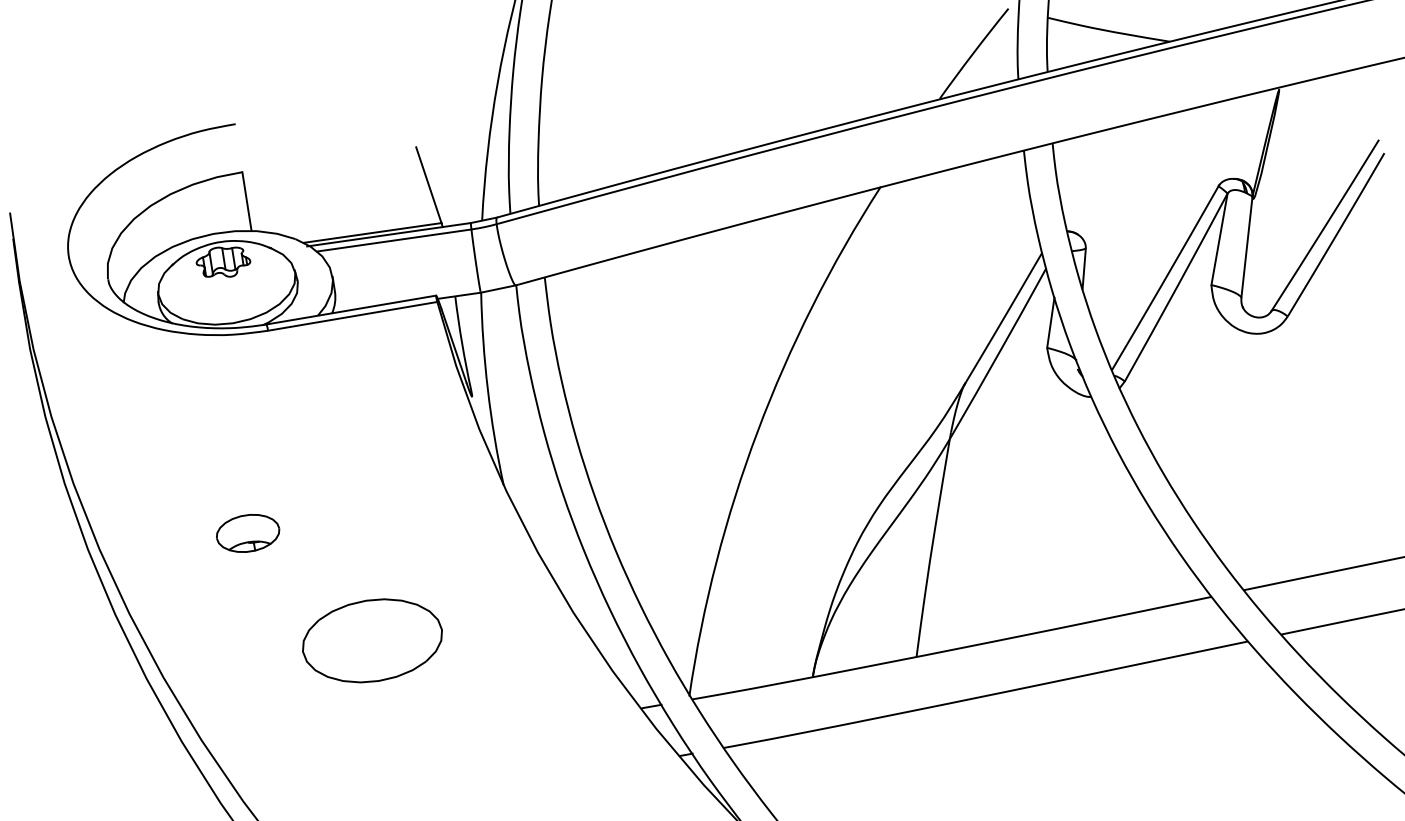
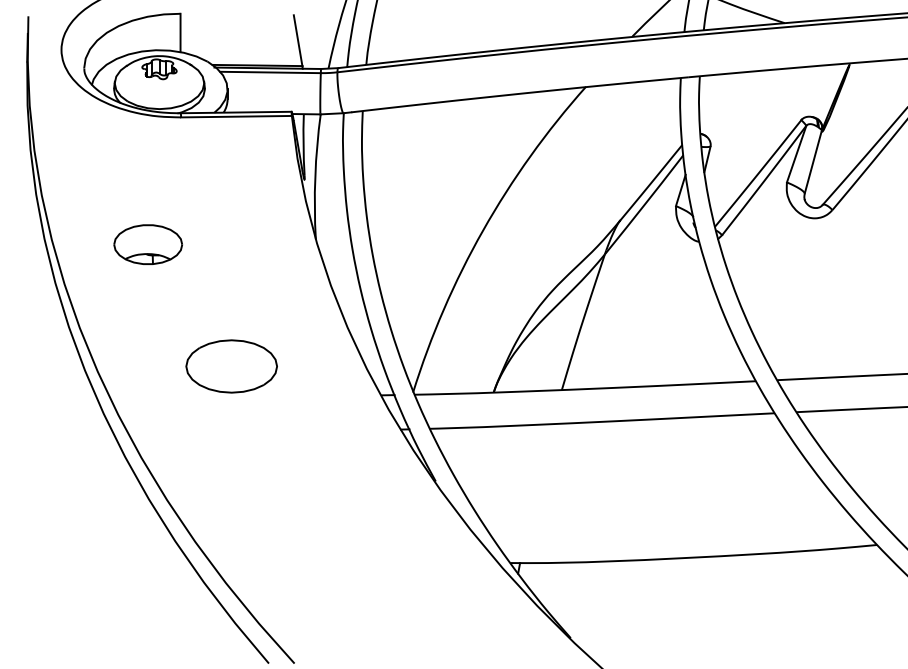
part: (247, 533) -> (147, 244), size x1.67
part: (372, 640) -> (231, 366), moved

